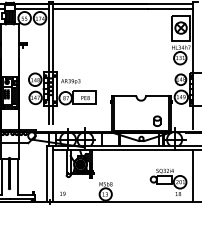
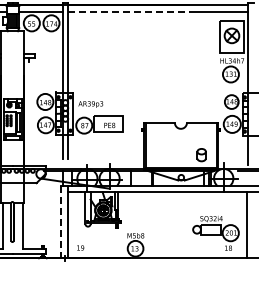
line: (101, 9) -> (129, 11), solid -> dashed
line: (47, 173) -> (60, 222), solid -> dashed

